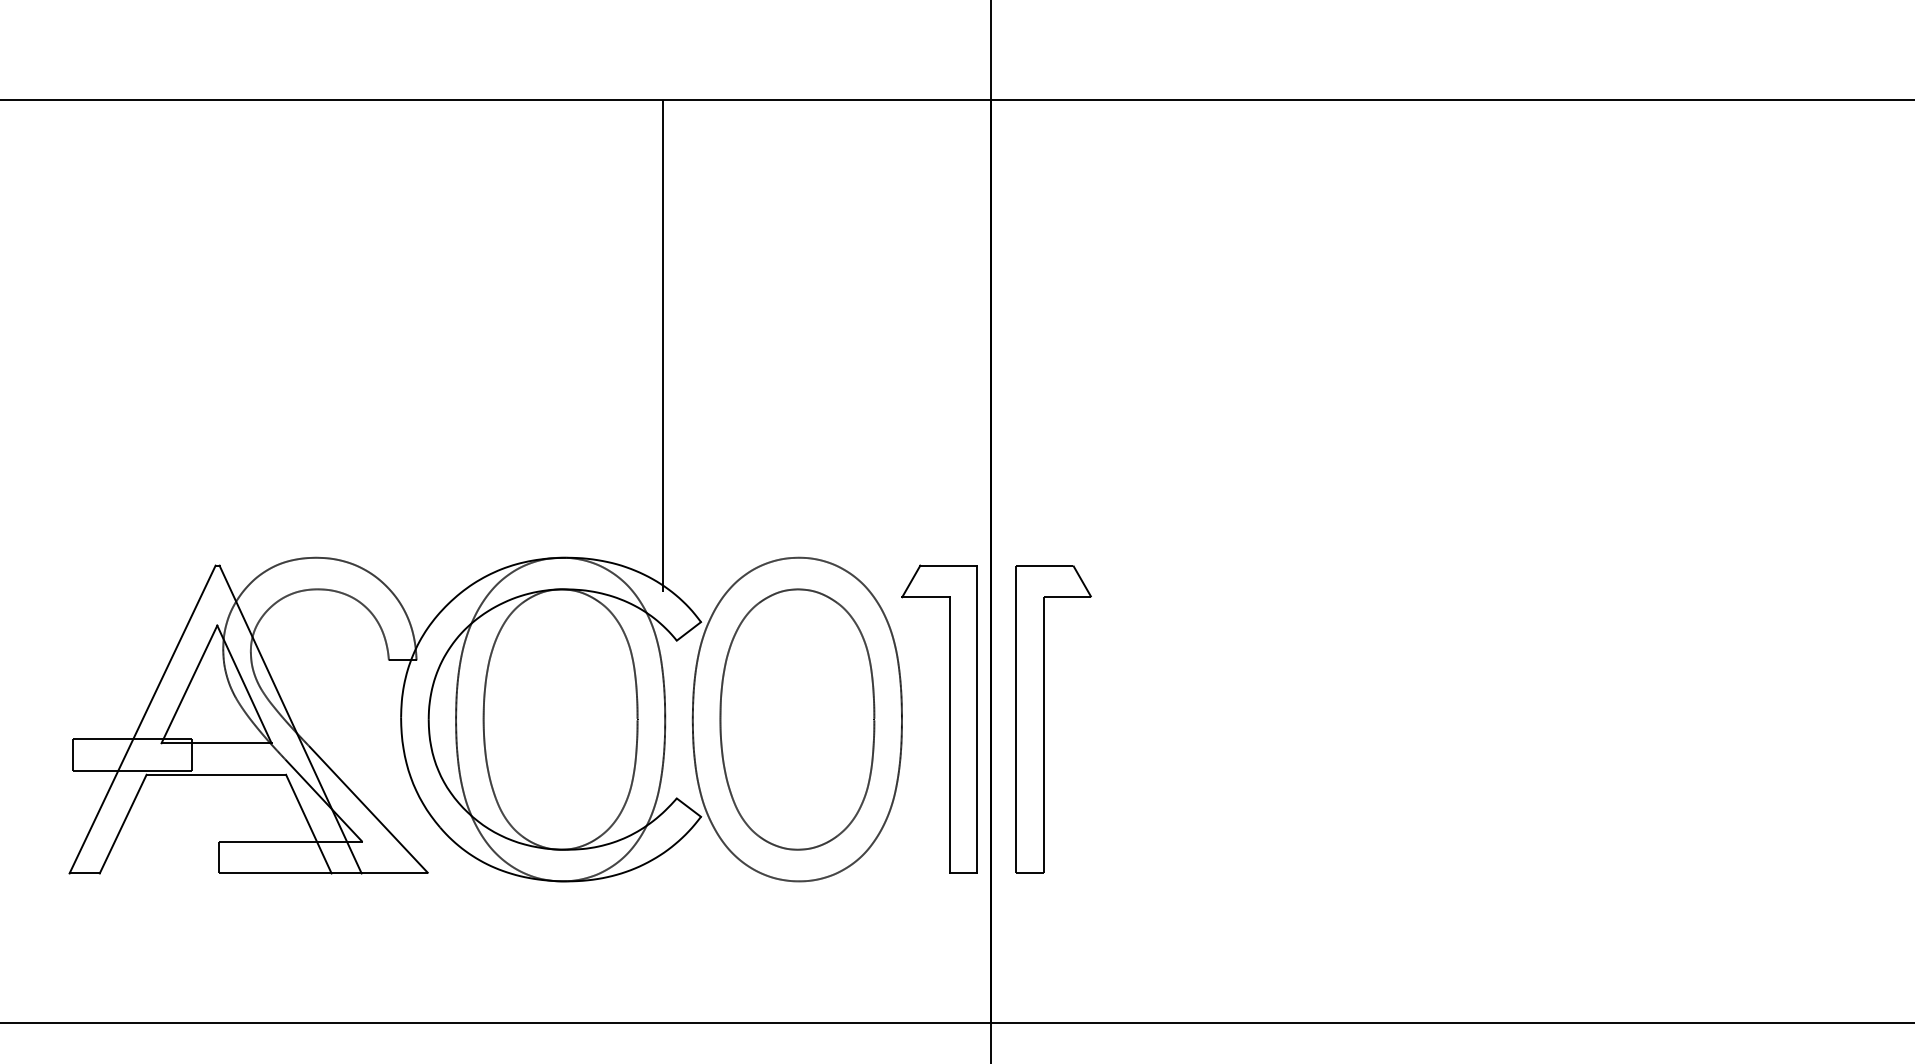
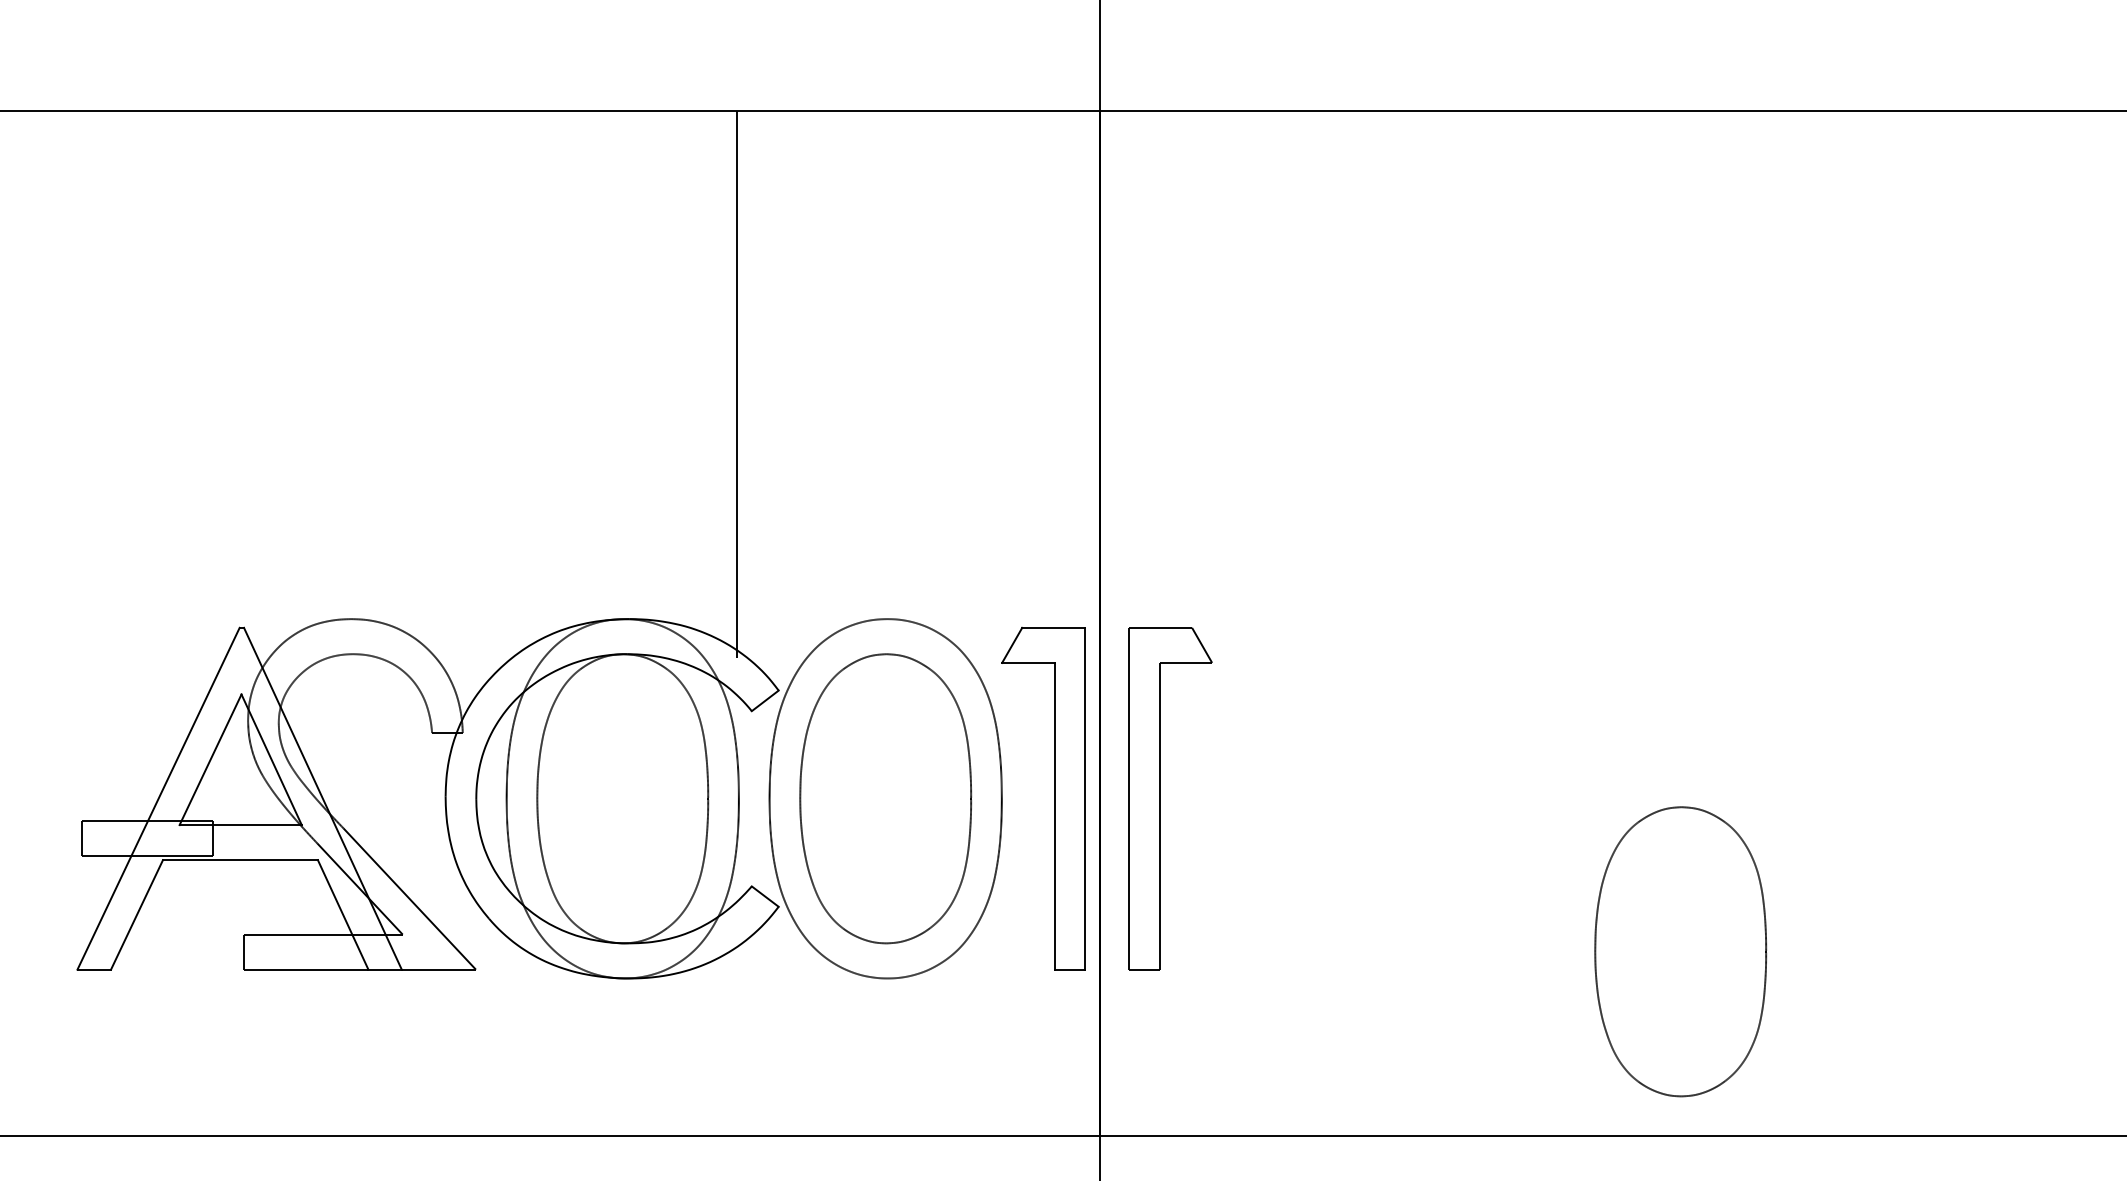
part: (1513, 857) -> (1680, 951), added

